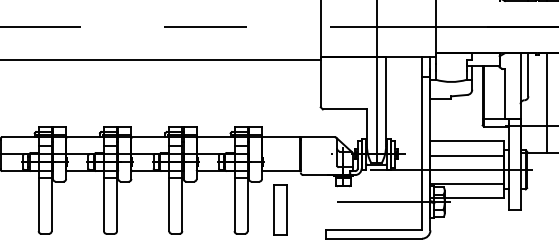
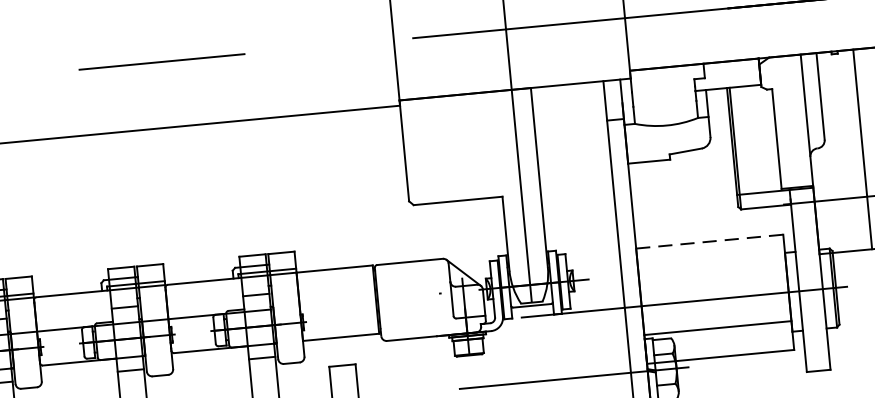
line: (467, 141) -> (710, 242), solid -> dashed
line: (466, 155) -> (711, 270), removed

